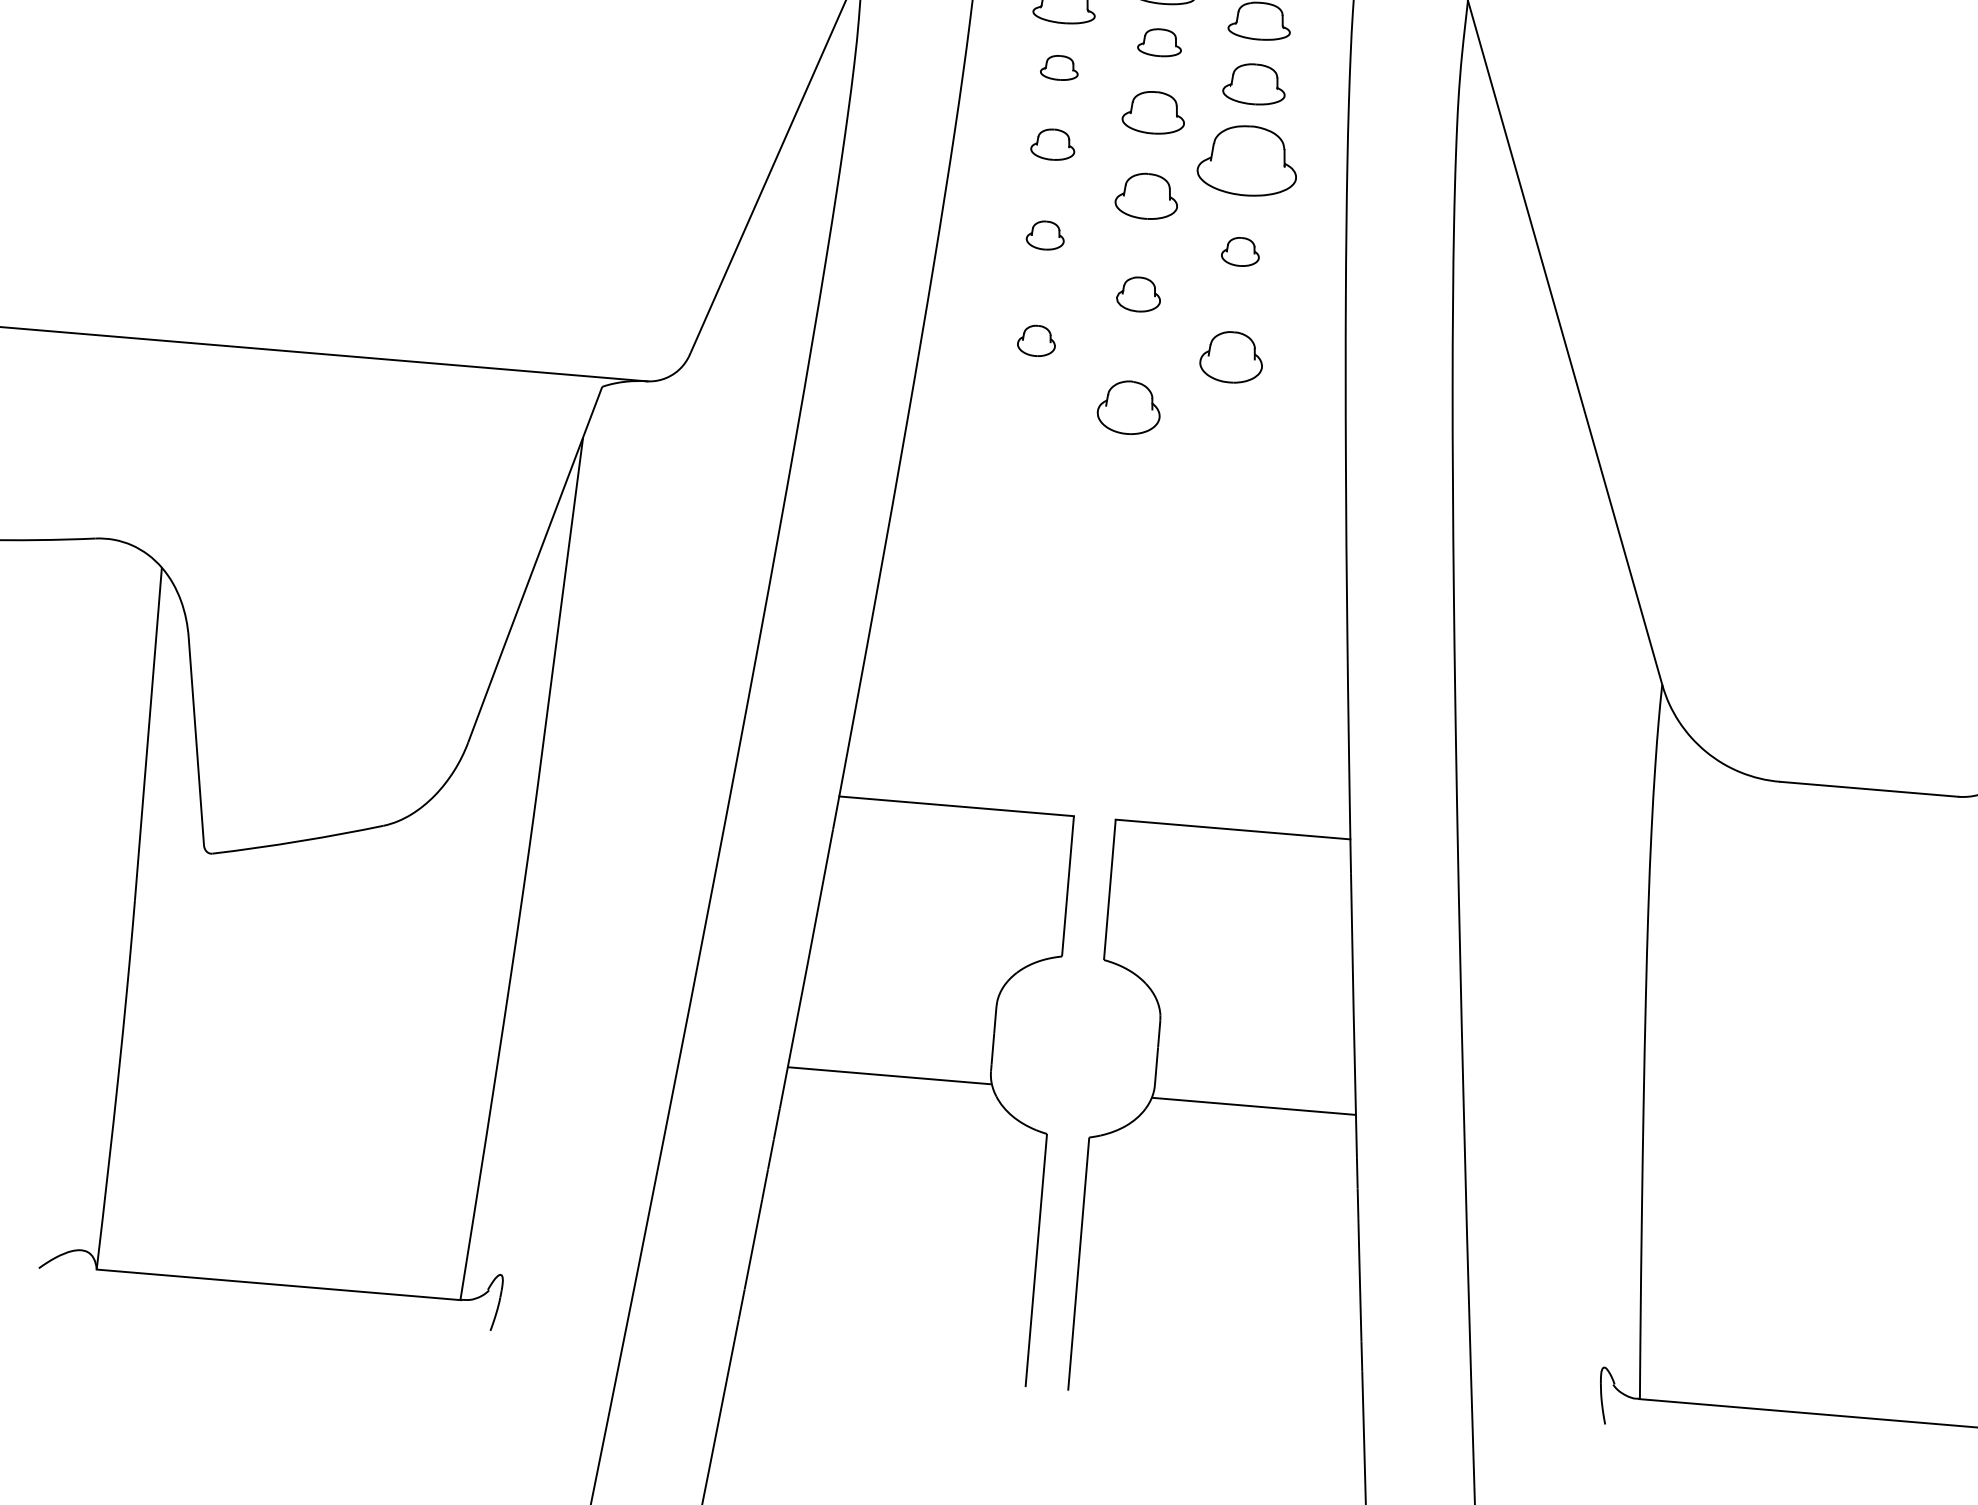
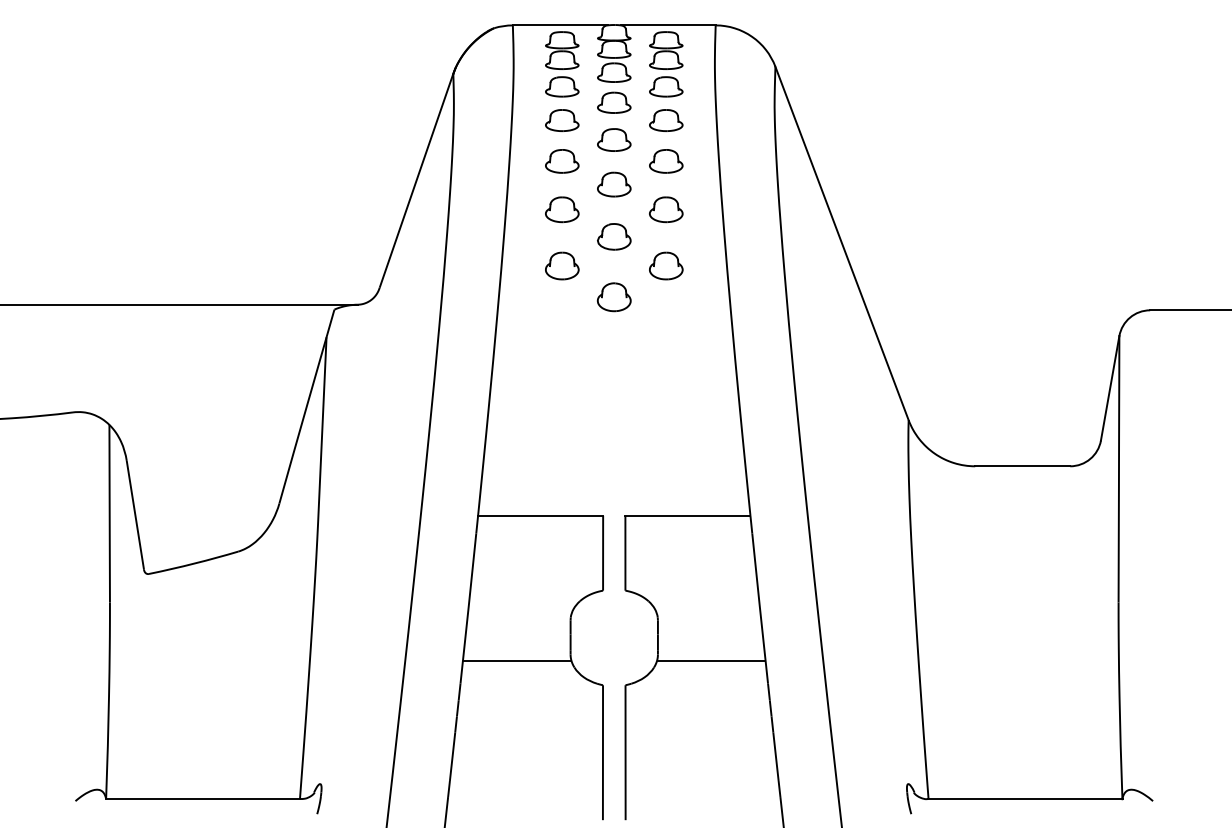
part: (1160, 42) -> (614, 102), size x1.43
part: (1059, 67) -> (562, 120), size x1.67
part: (1053, 144) -> (562, 161), size x1.43
part: (1248, 161) -> (666, 161), size x0.62
part: (1045, 234) -> (562, 209), size x1.67
part: (1241, 251) -> (666, 209), size x1.67
part: (1139, 293) -> (614, 236), size x1.43
part: (1037, 339) -> (562, 265), size x1.67

